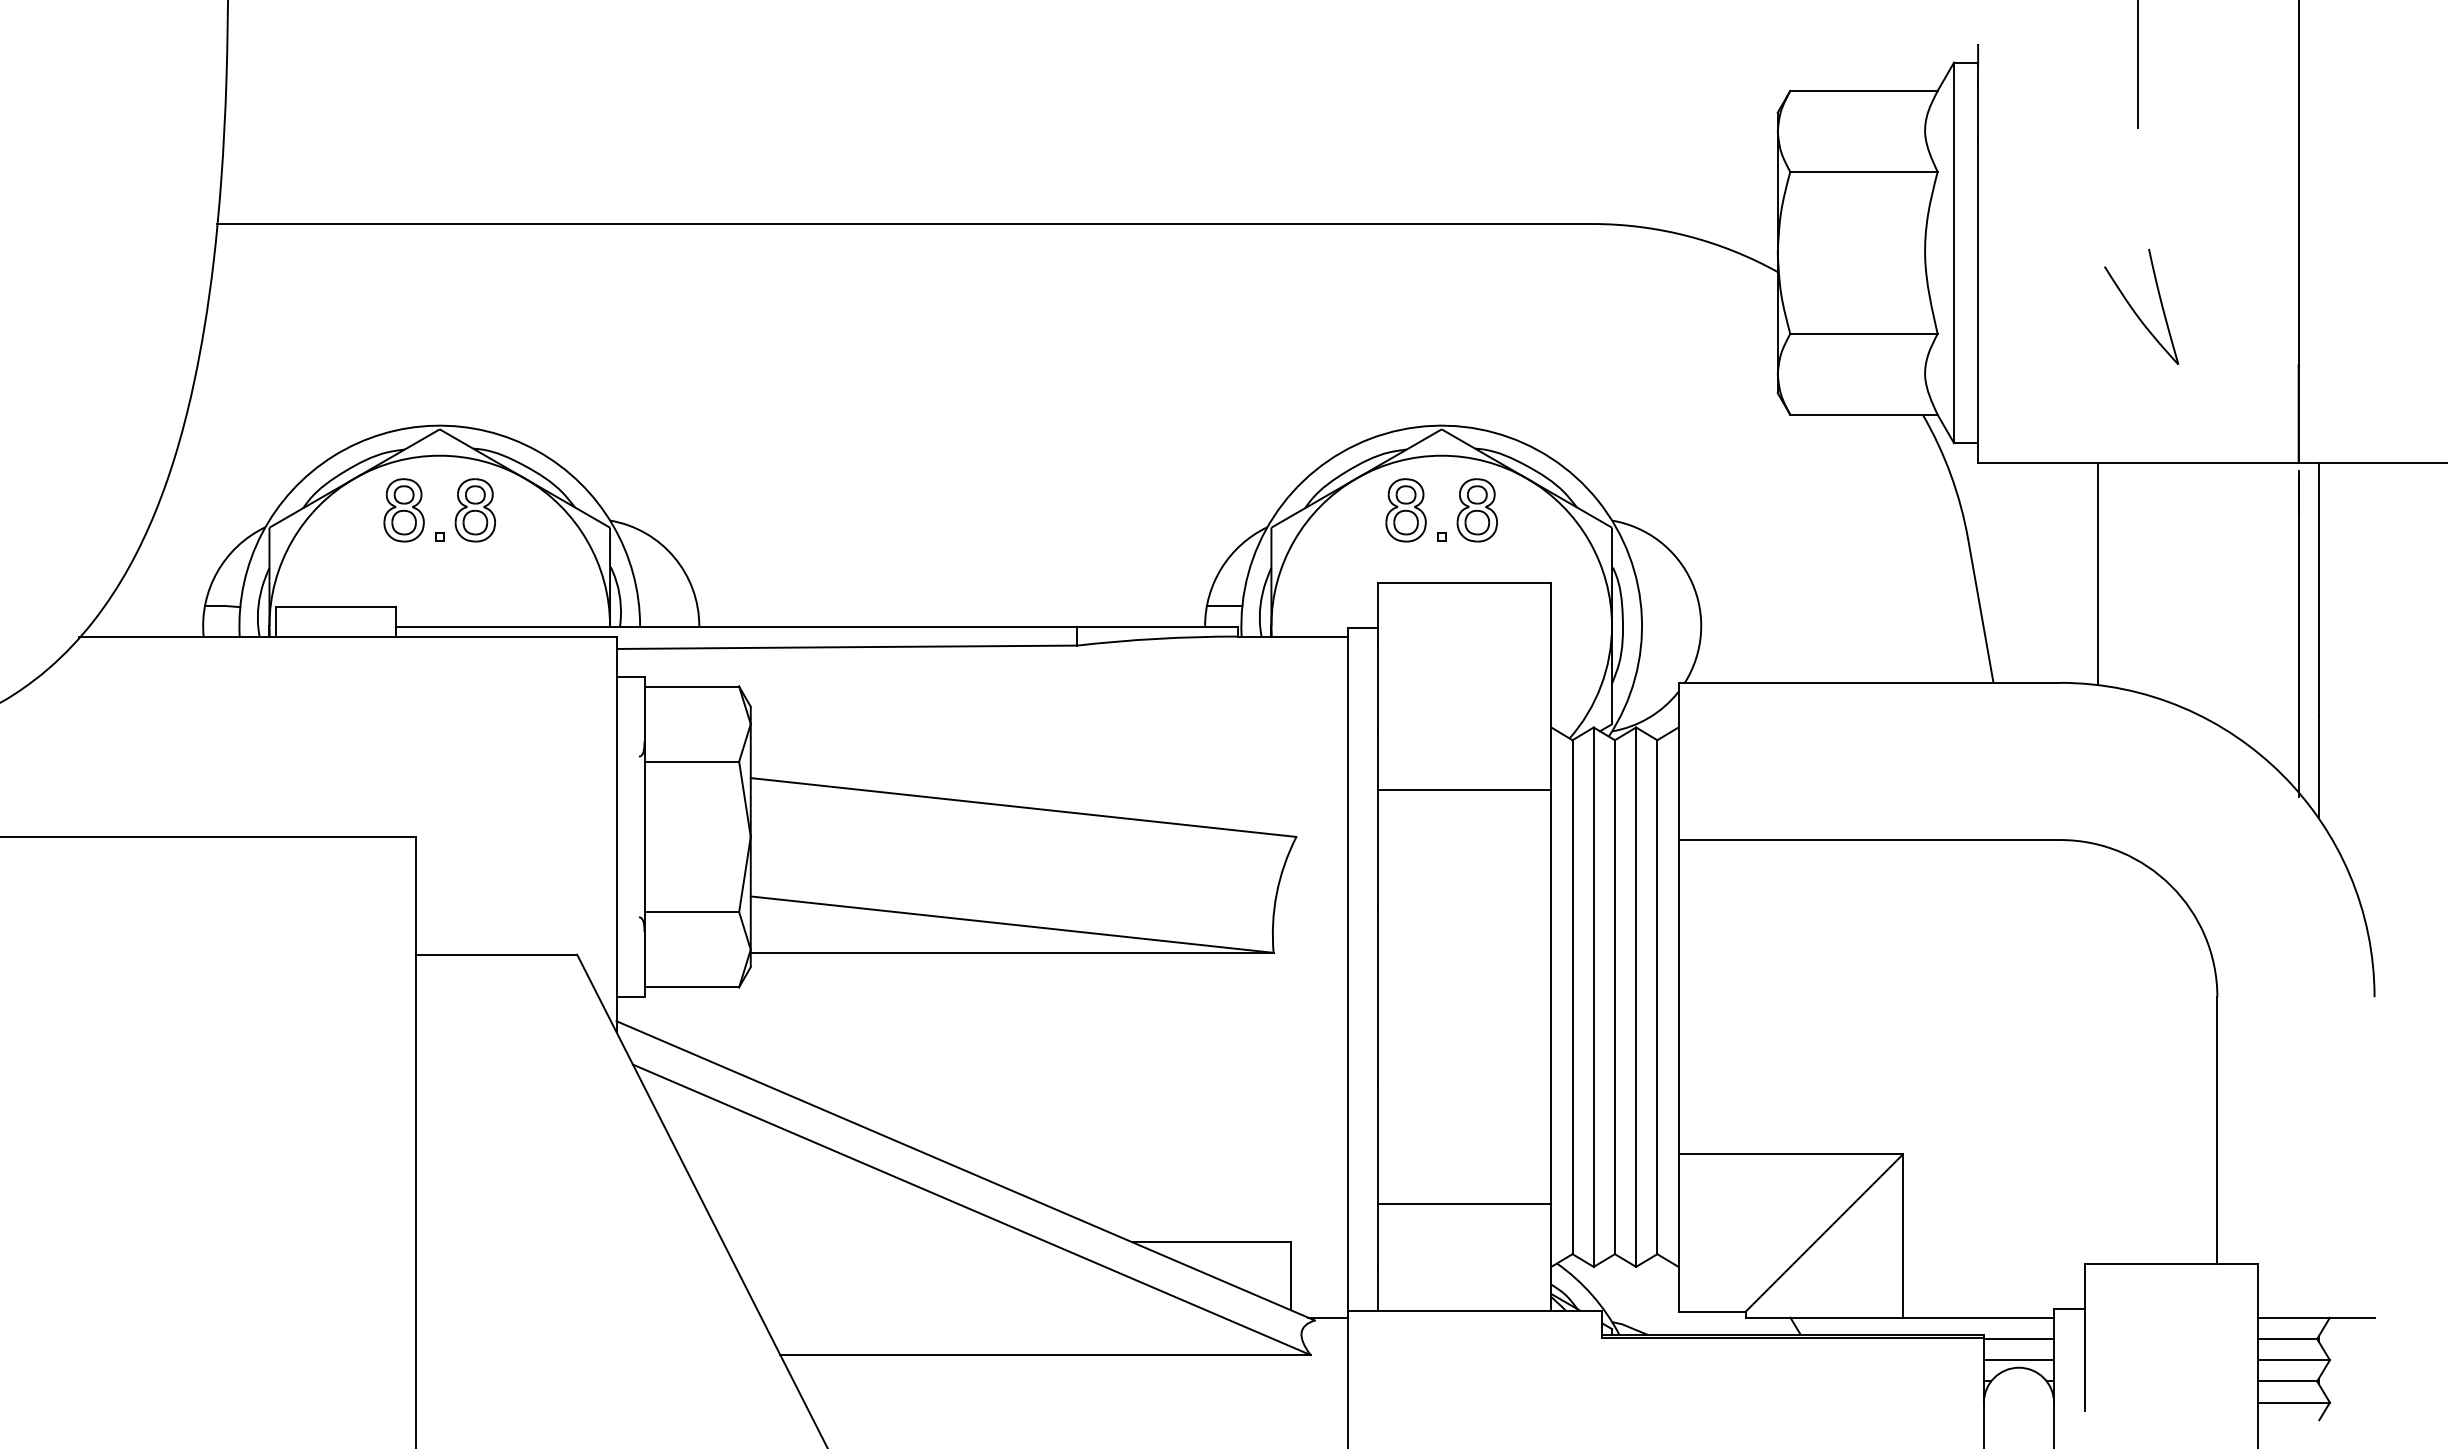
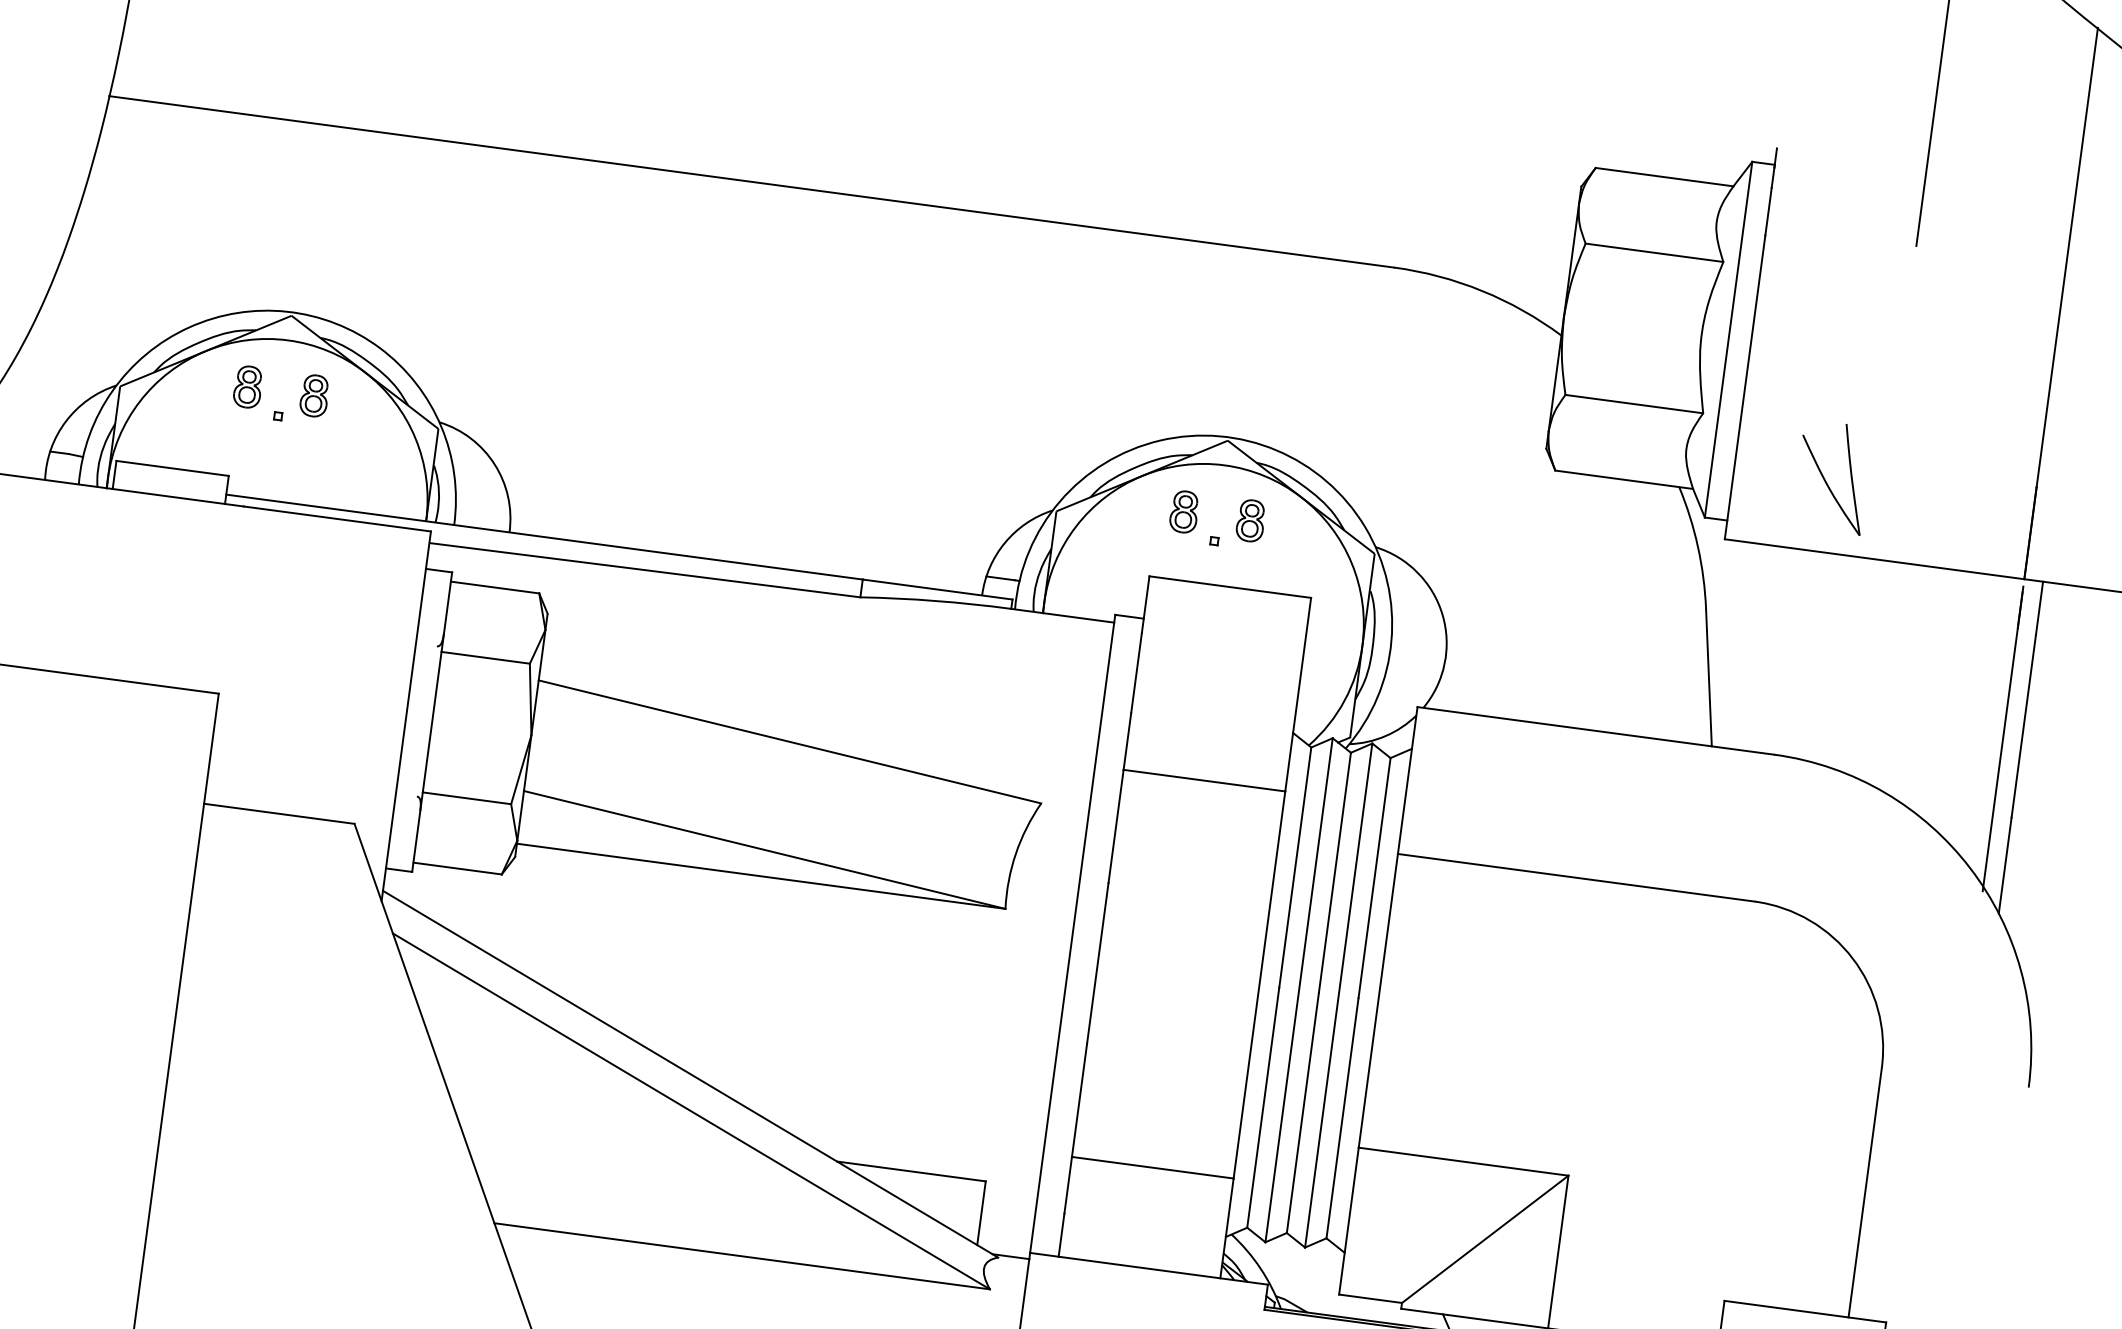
part: (2135, 311) -> (1826, 480), moved
part: (403, 510) -> (247, 387), size x0.7
part: (474, 510) -> (313, 395), size x0.7
part: (1405, 510) -> (1183, 512), size x0.7
part: (1476, 510) -> (1250, 520), size x0.7
line: (2098, 574) -> (1823, 658), removed

